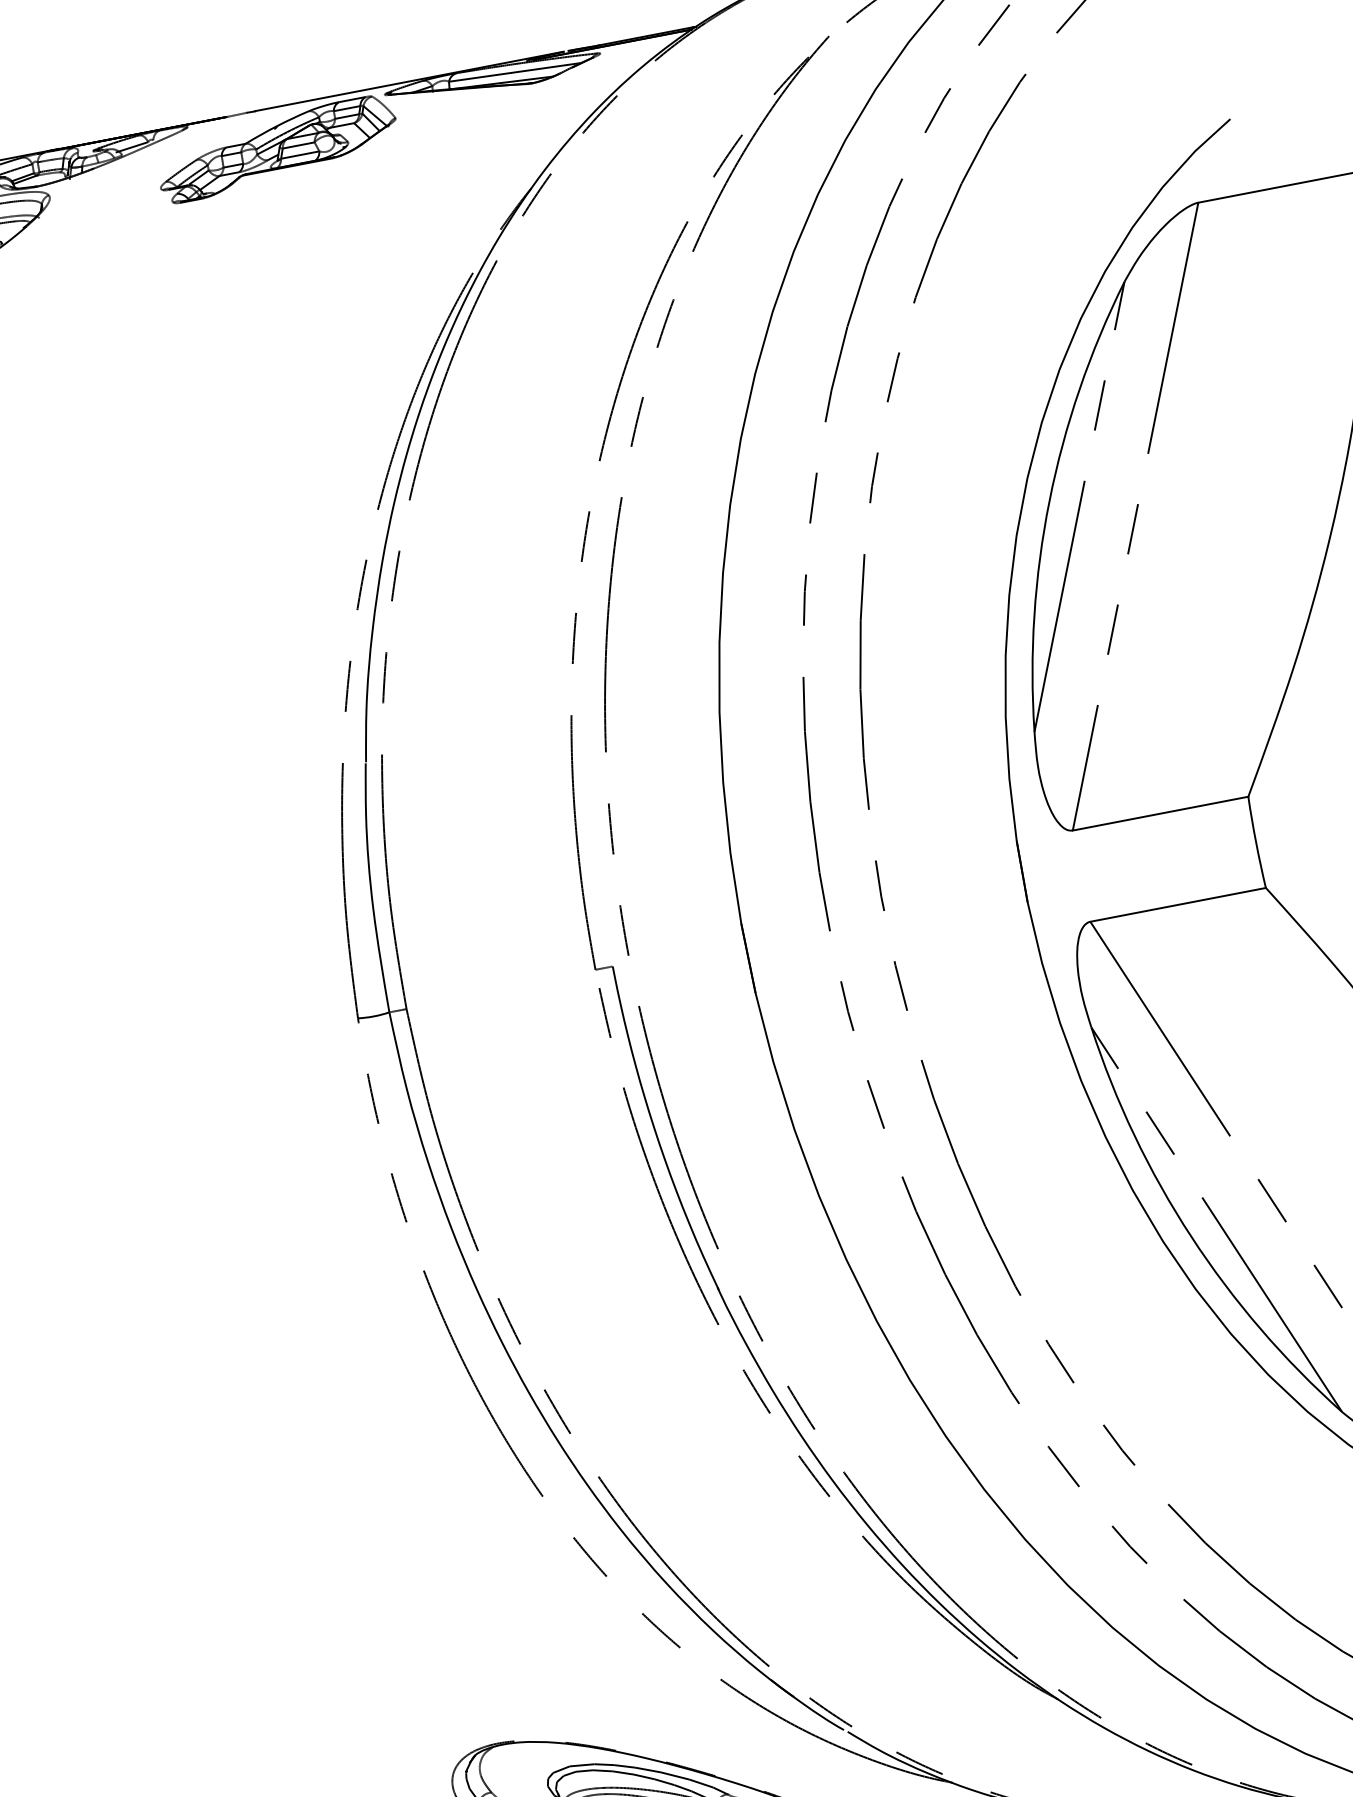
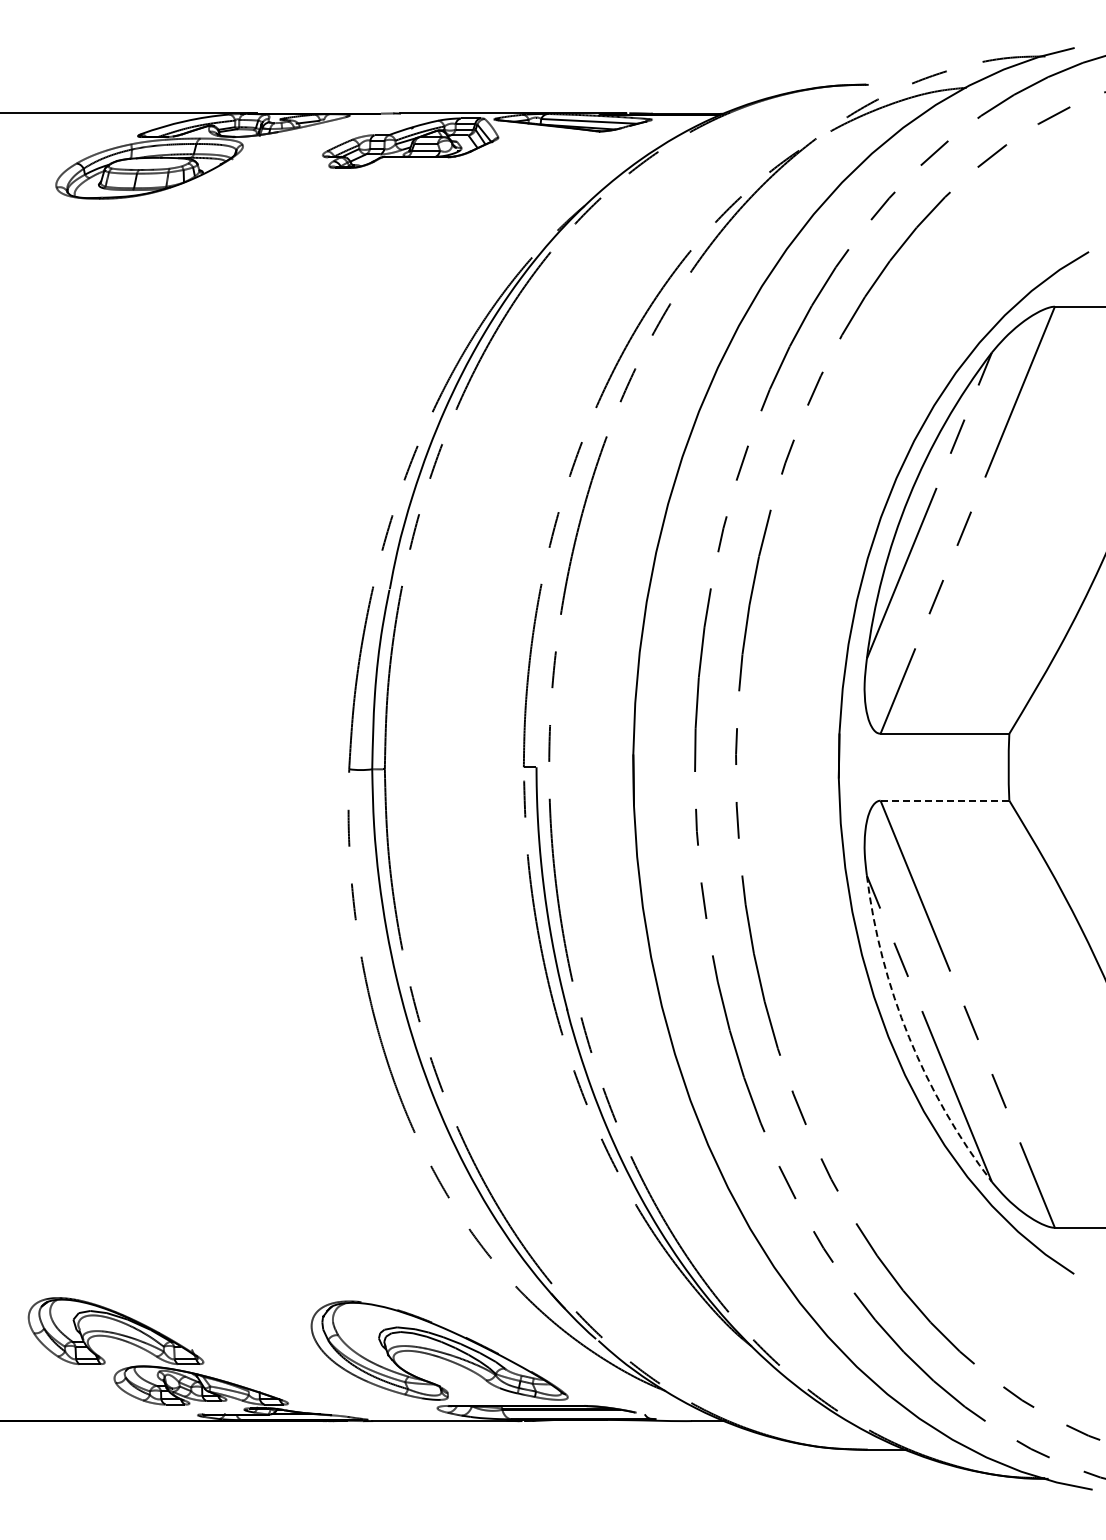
line: (1178, 904) -> (945, 800), solid -> dashed
arc: (1191, 1236) -> (909, 1037), solid -> dashed

